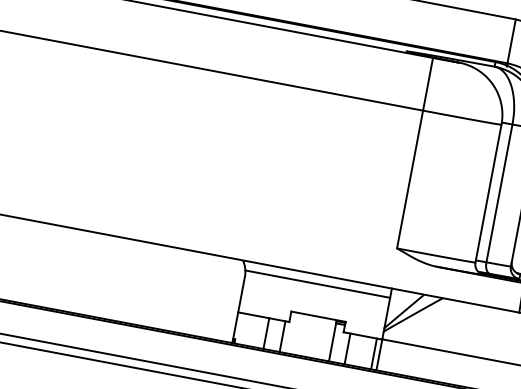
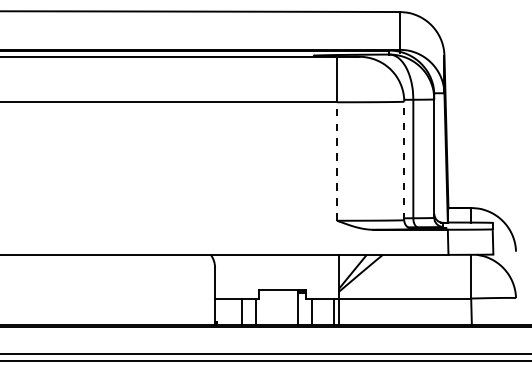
line: (409, 179) -> (336, 161), solid -> dashed
line: (488, 193) -> (404, 160), solid -> dashed
line: (317, 283) -> (276, 262), removed

